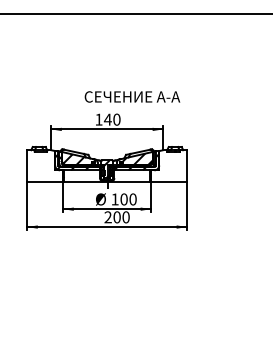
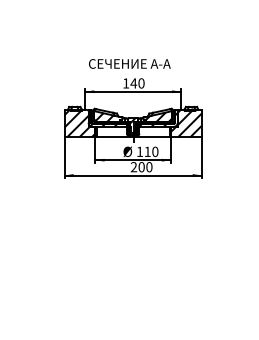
text: (132, 96) -> (129, 63), moved
hatch: (44, 166) -> (79, 123), added
hatch: (168, 166) -> (185, 123), added
text: (123, 199) -> (147, 151), 100 -> 110

